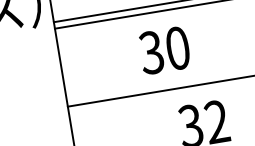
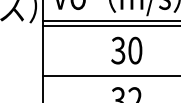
text: (164, 50) -> (126, 50), moved

